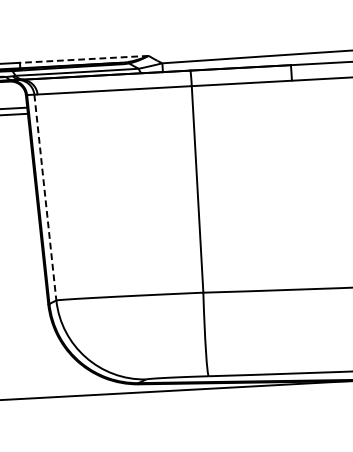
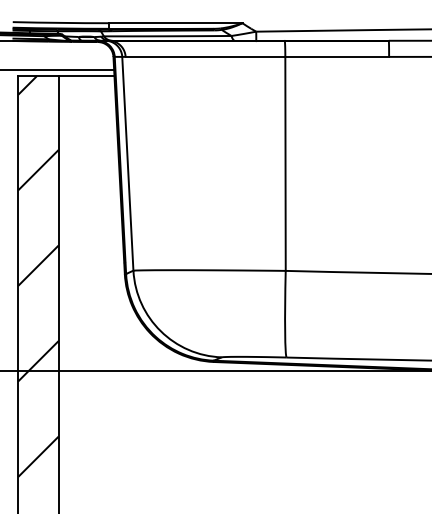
line: (84, 59) -> (175, 23), dashed -> solid
line: (45, 198) -> (127, 164), dashed -> solid

